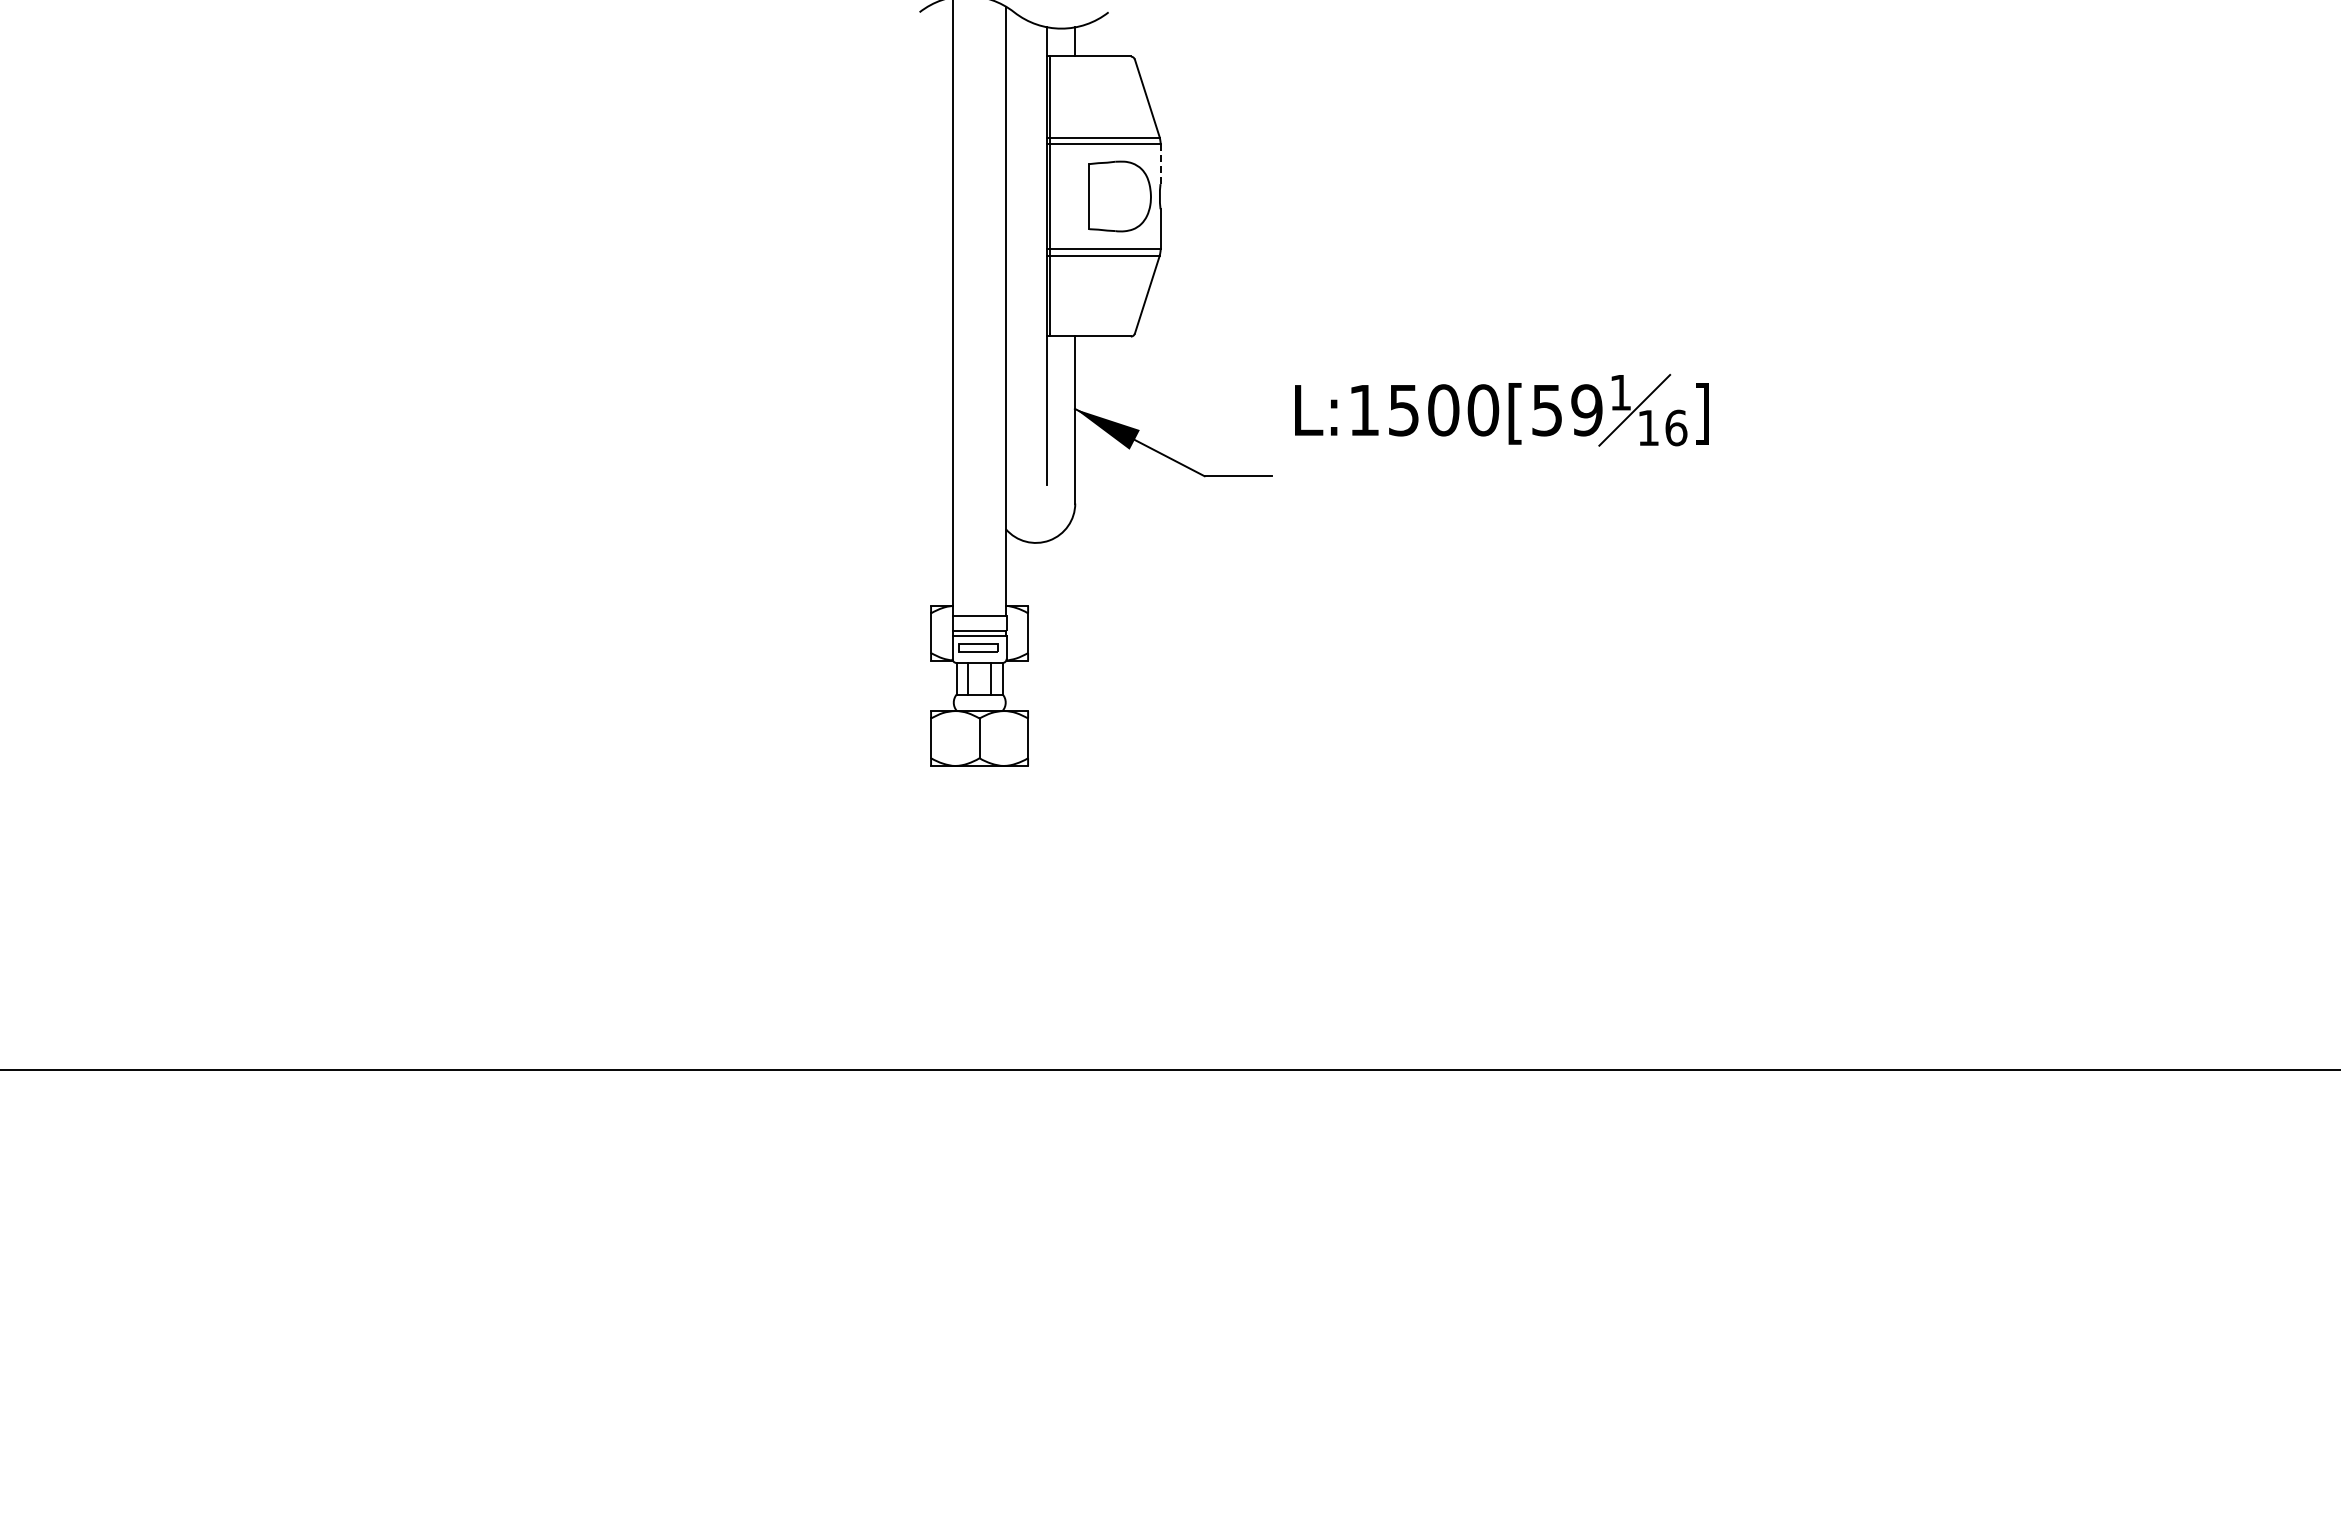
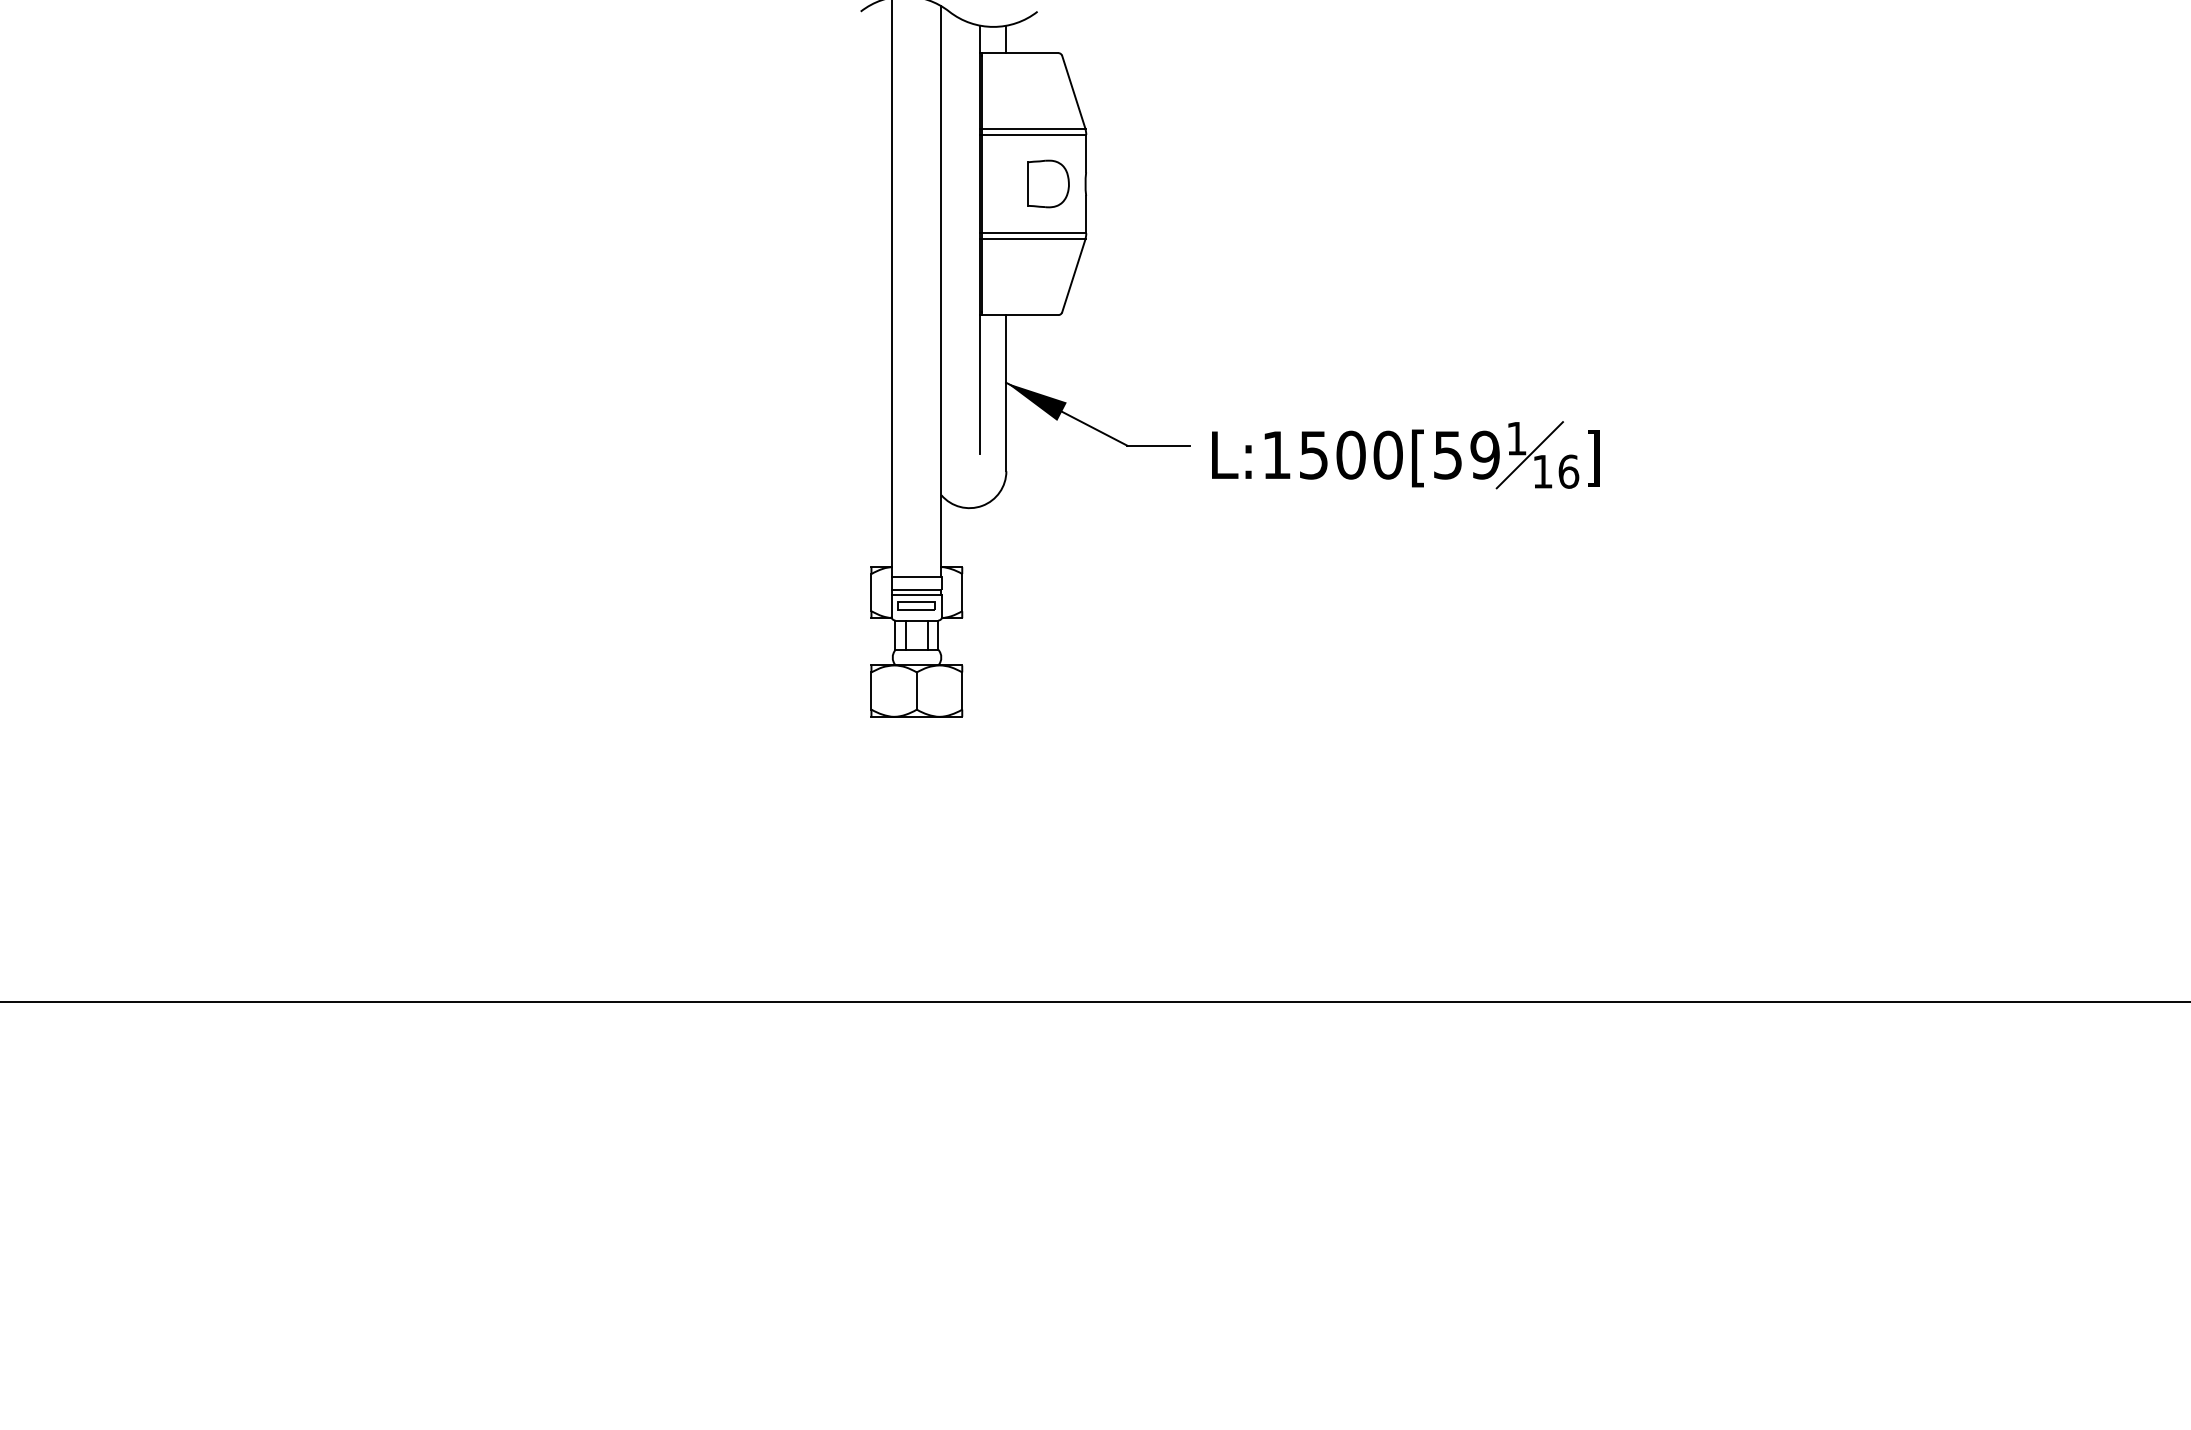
line: (1160, 163) -> (1086, 153), dashed -> solid
part: (1119, 196) -> (1047, 183), size x0.71
part: (1501, 410) -> (1405, 455), moved

